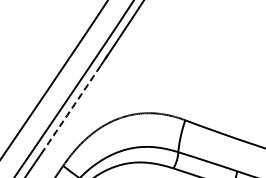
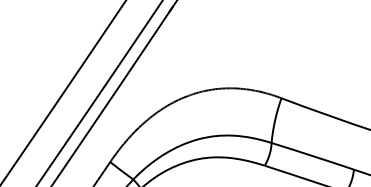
arc: (70, 109) -> (120, 83), dashed -> solid

